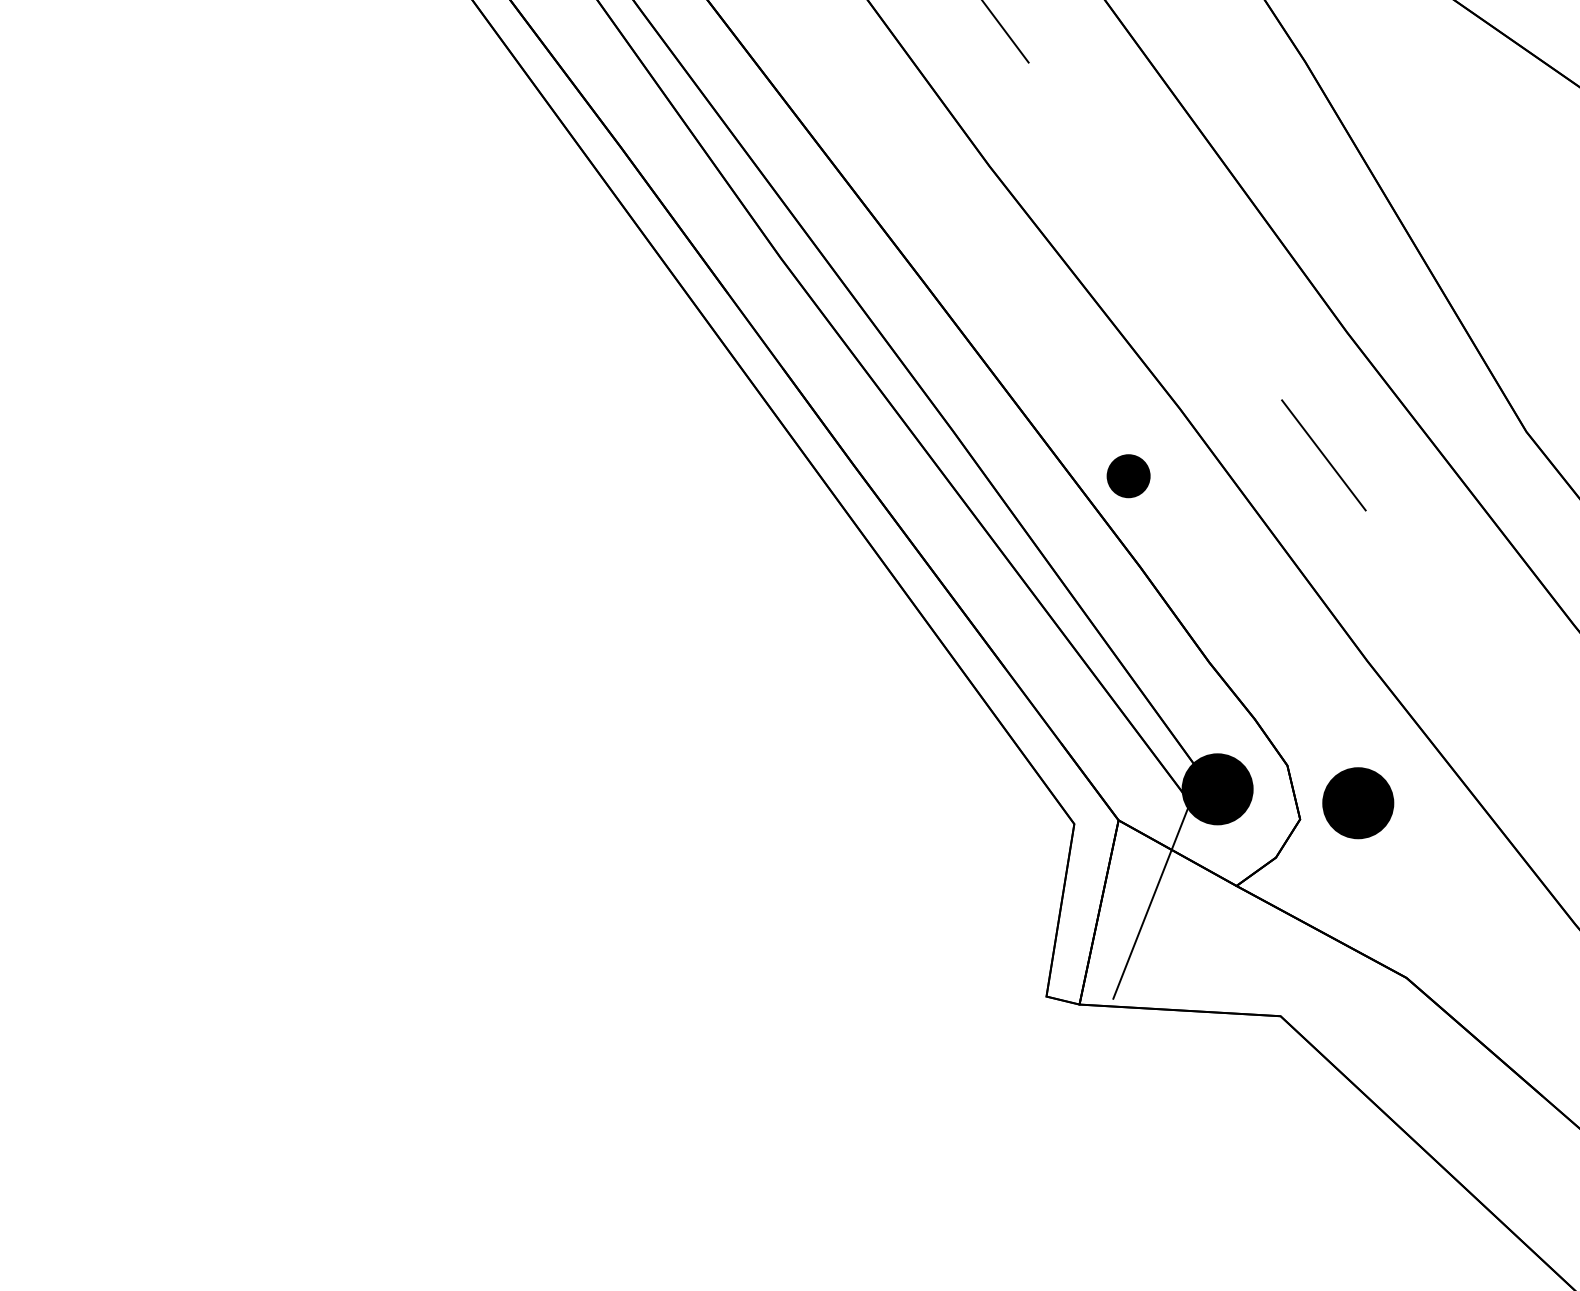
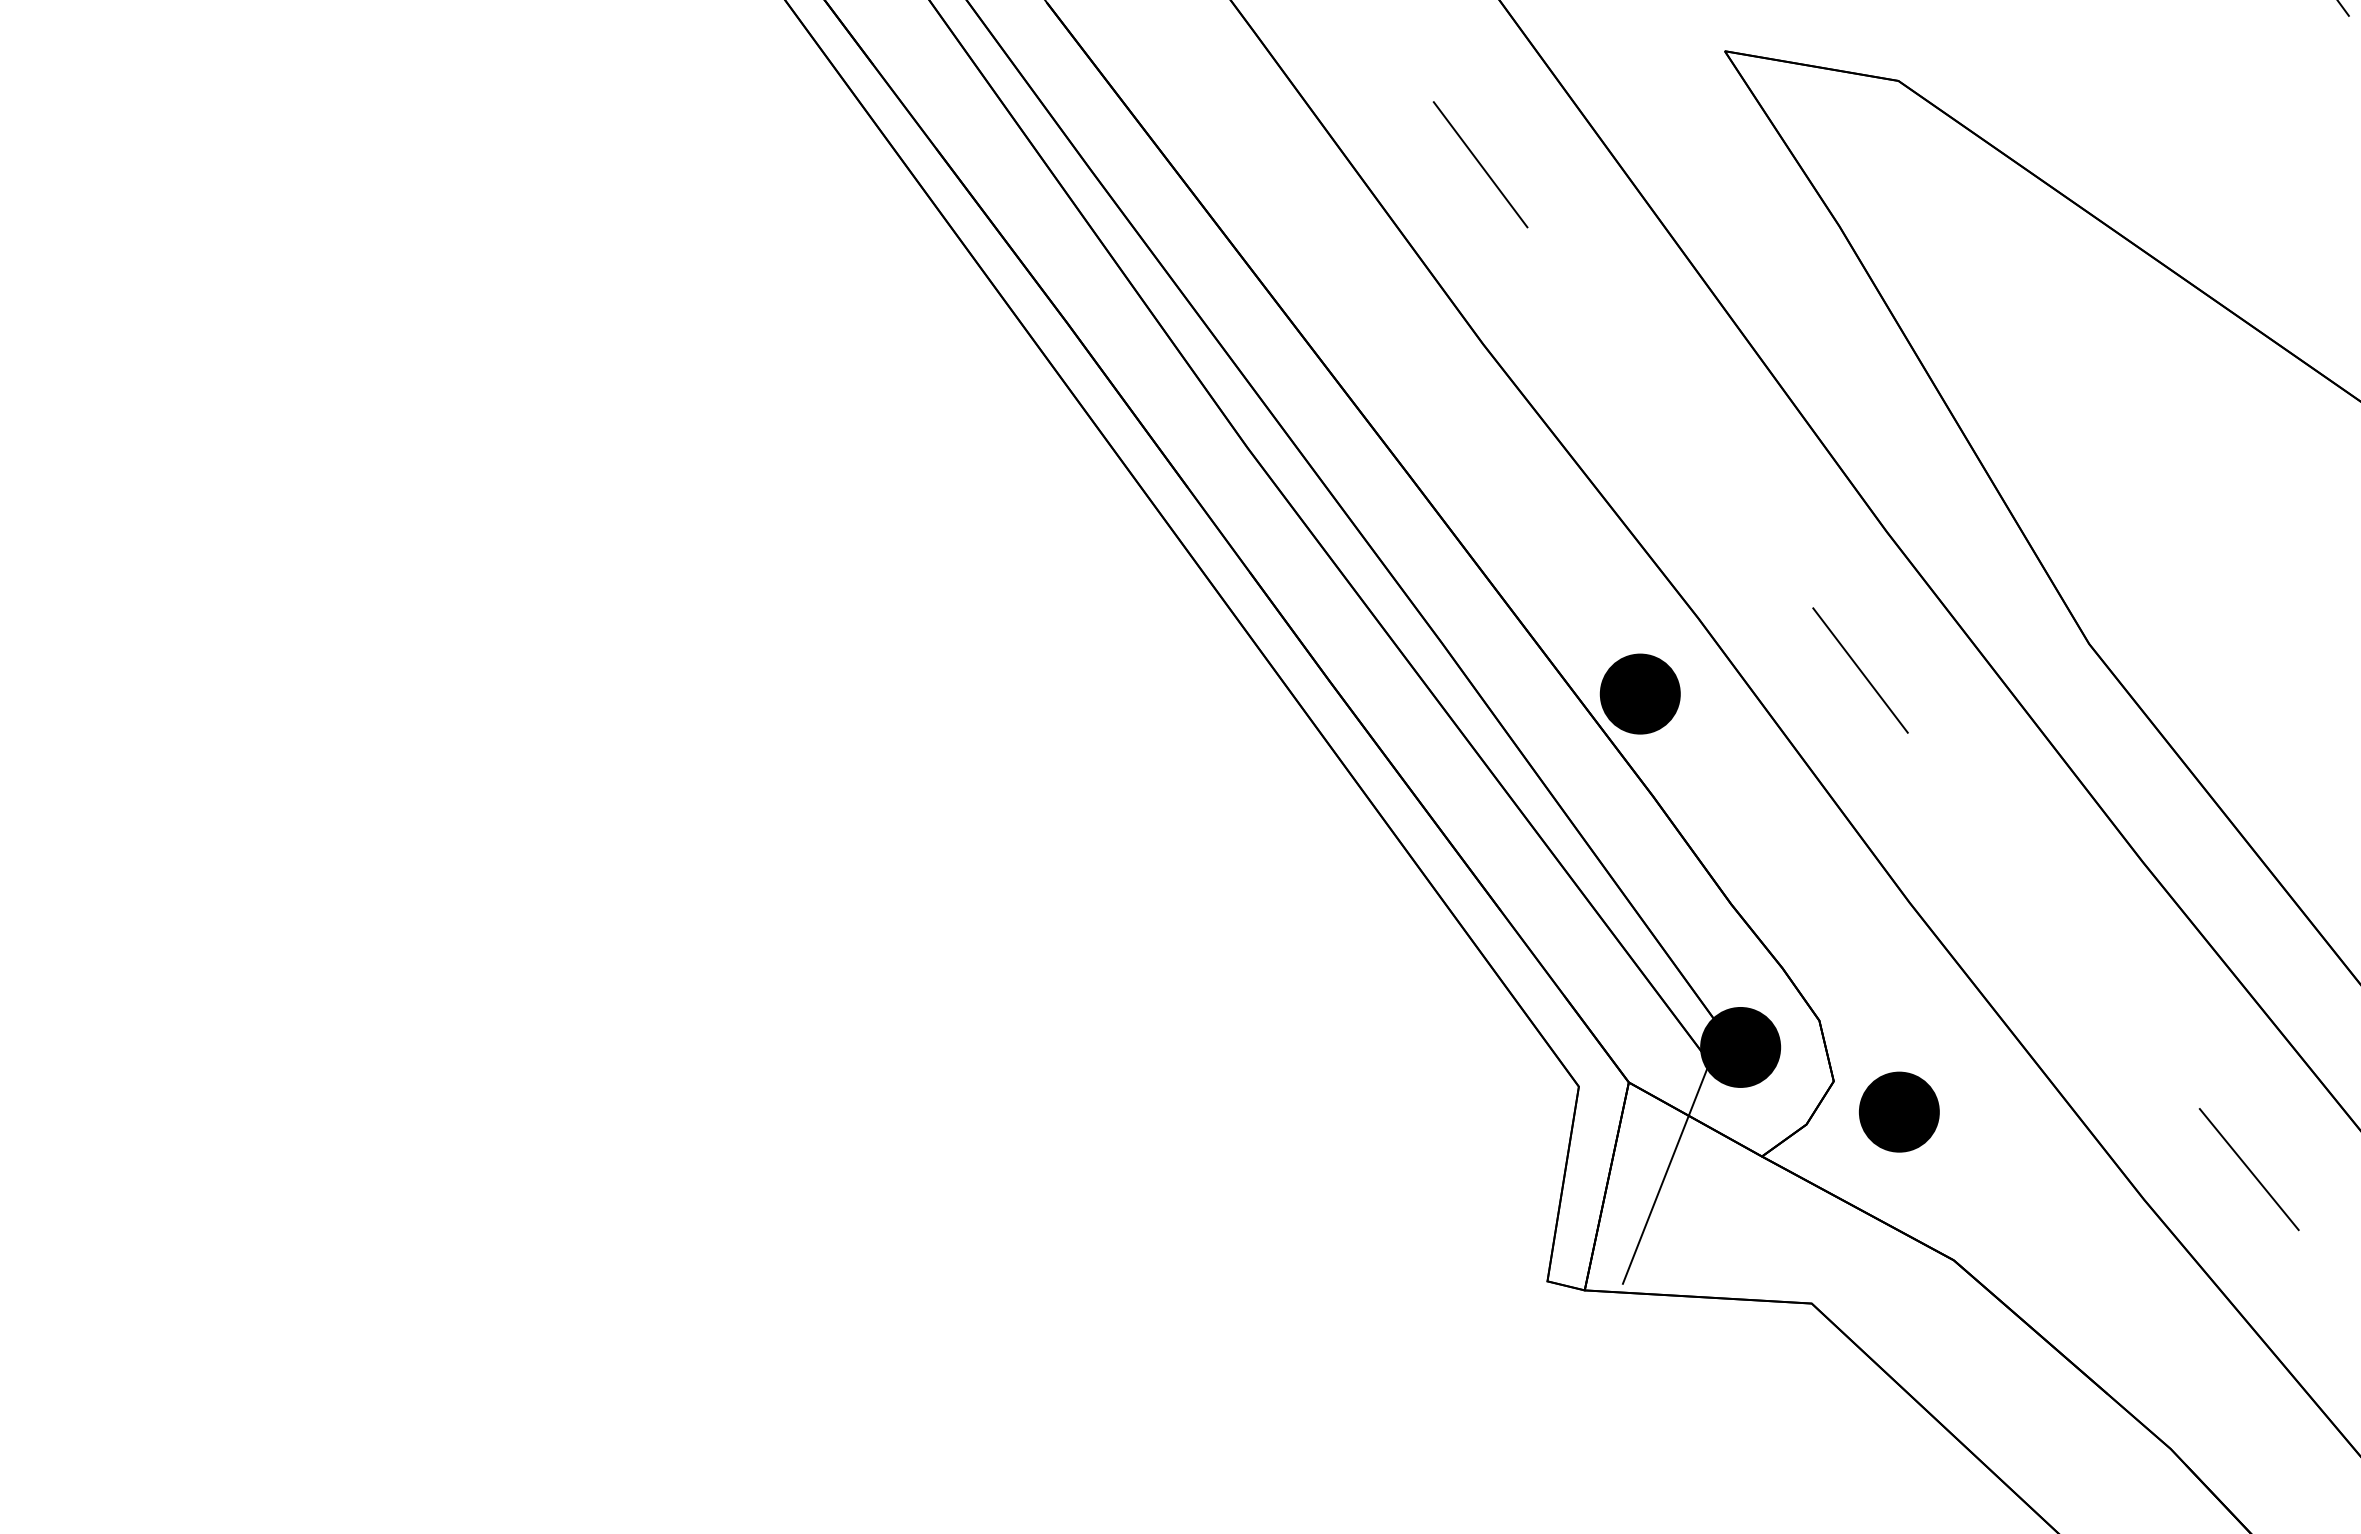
part: (1128, 475) -> (1639, 693), size x1.67
part: (1358, 802) -> (1899, 1111), moved

